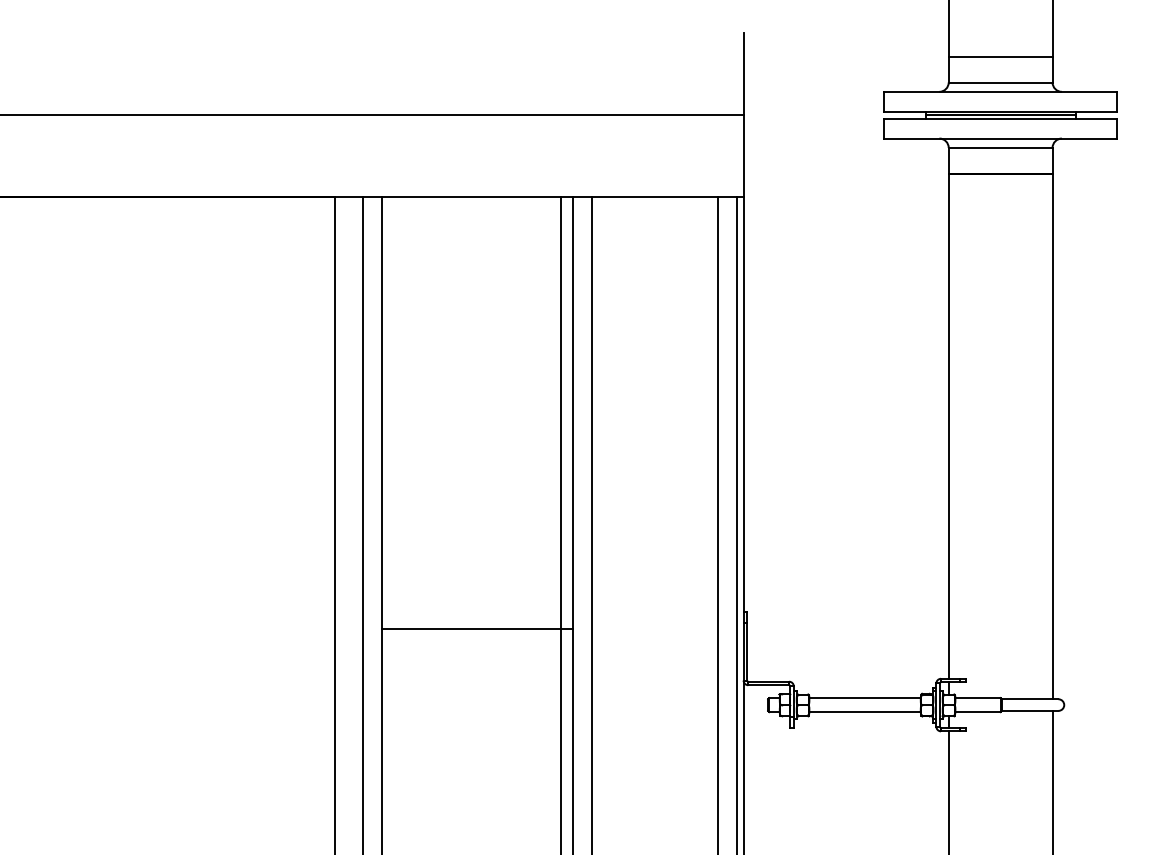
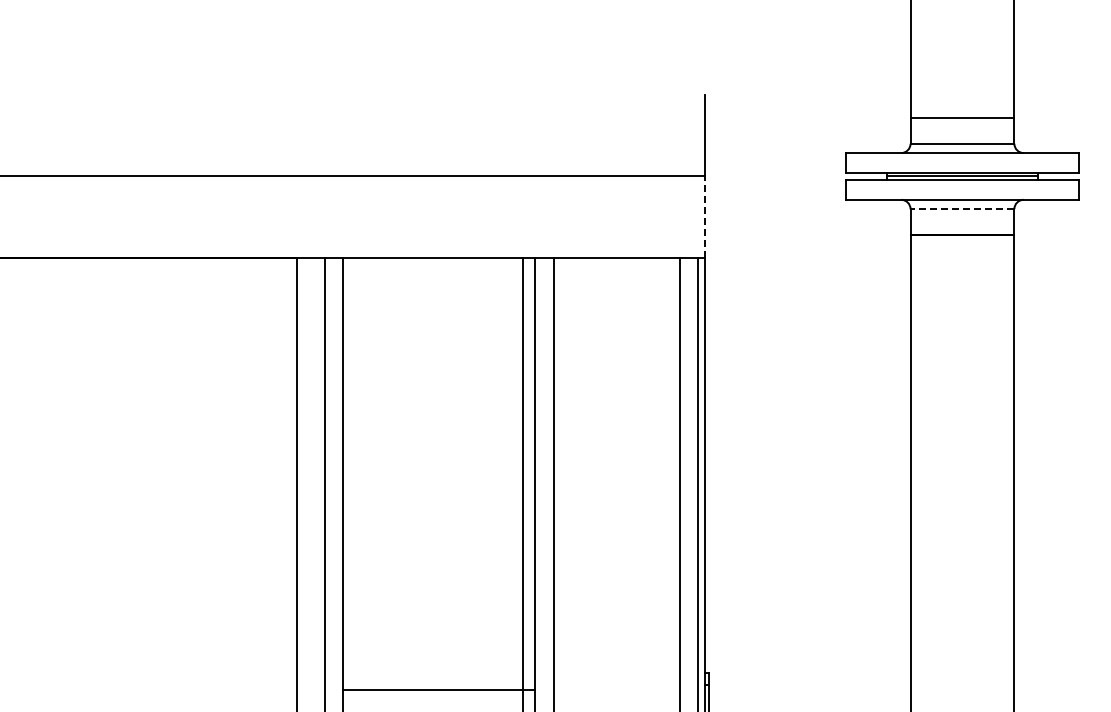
line: (1000, 147) -> (962, 208), solid -> dashed
line: (743, 156) -> (705, 217), solid -> dashed

